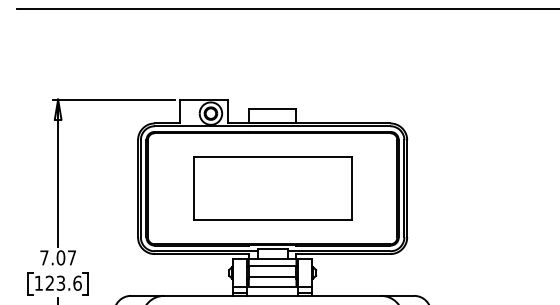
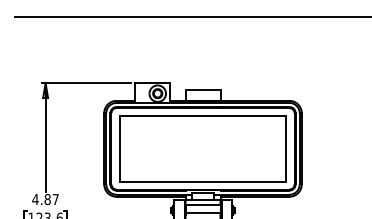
part: (272, 188) -> (202, 148), size x1.43
text: (52, 257) -> (41, 199), 7.07 -> 4.87

